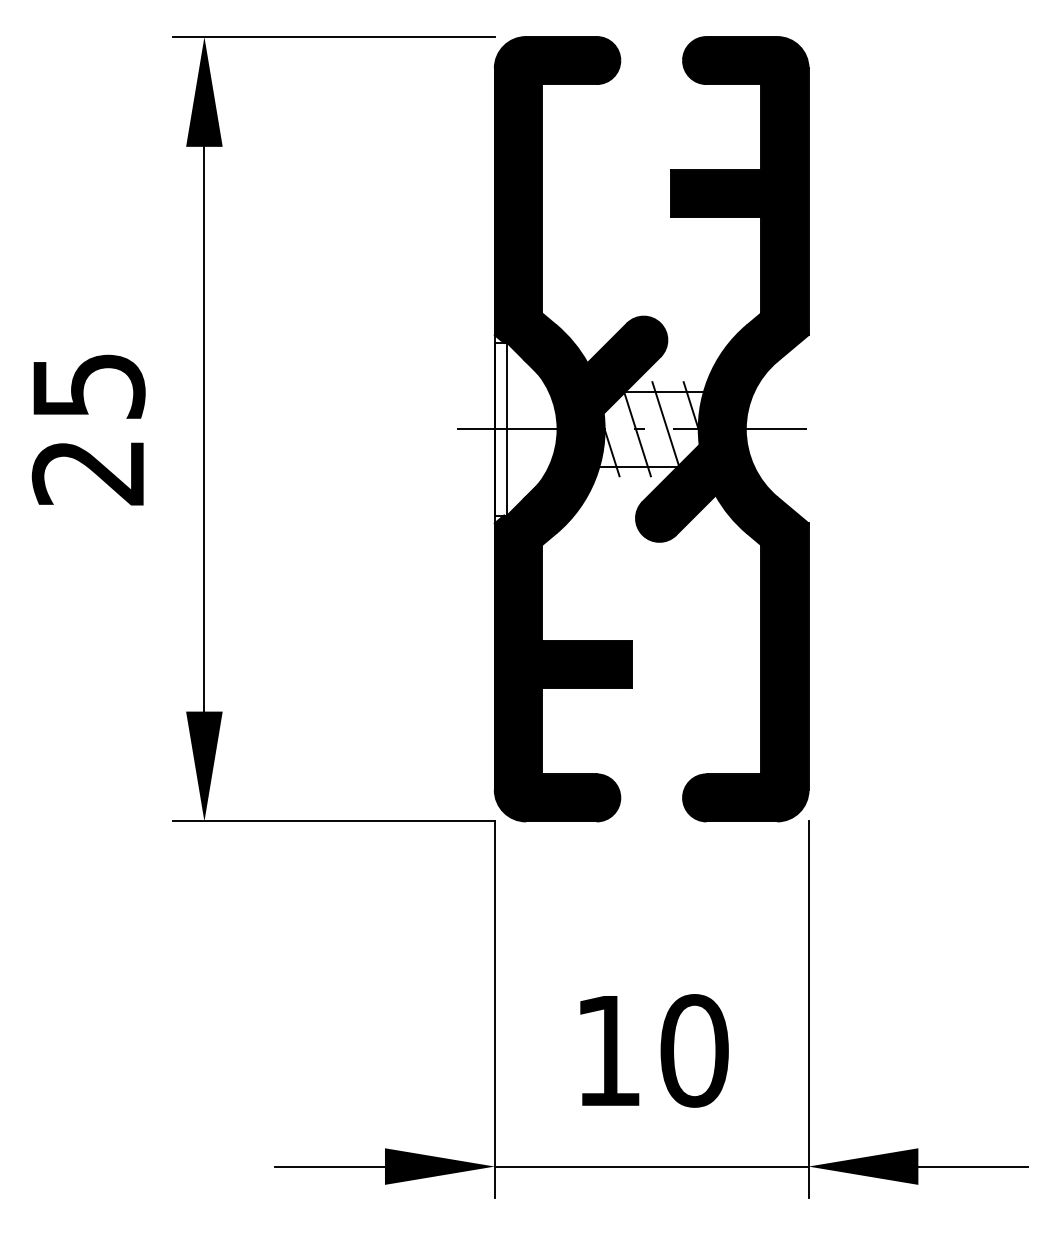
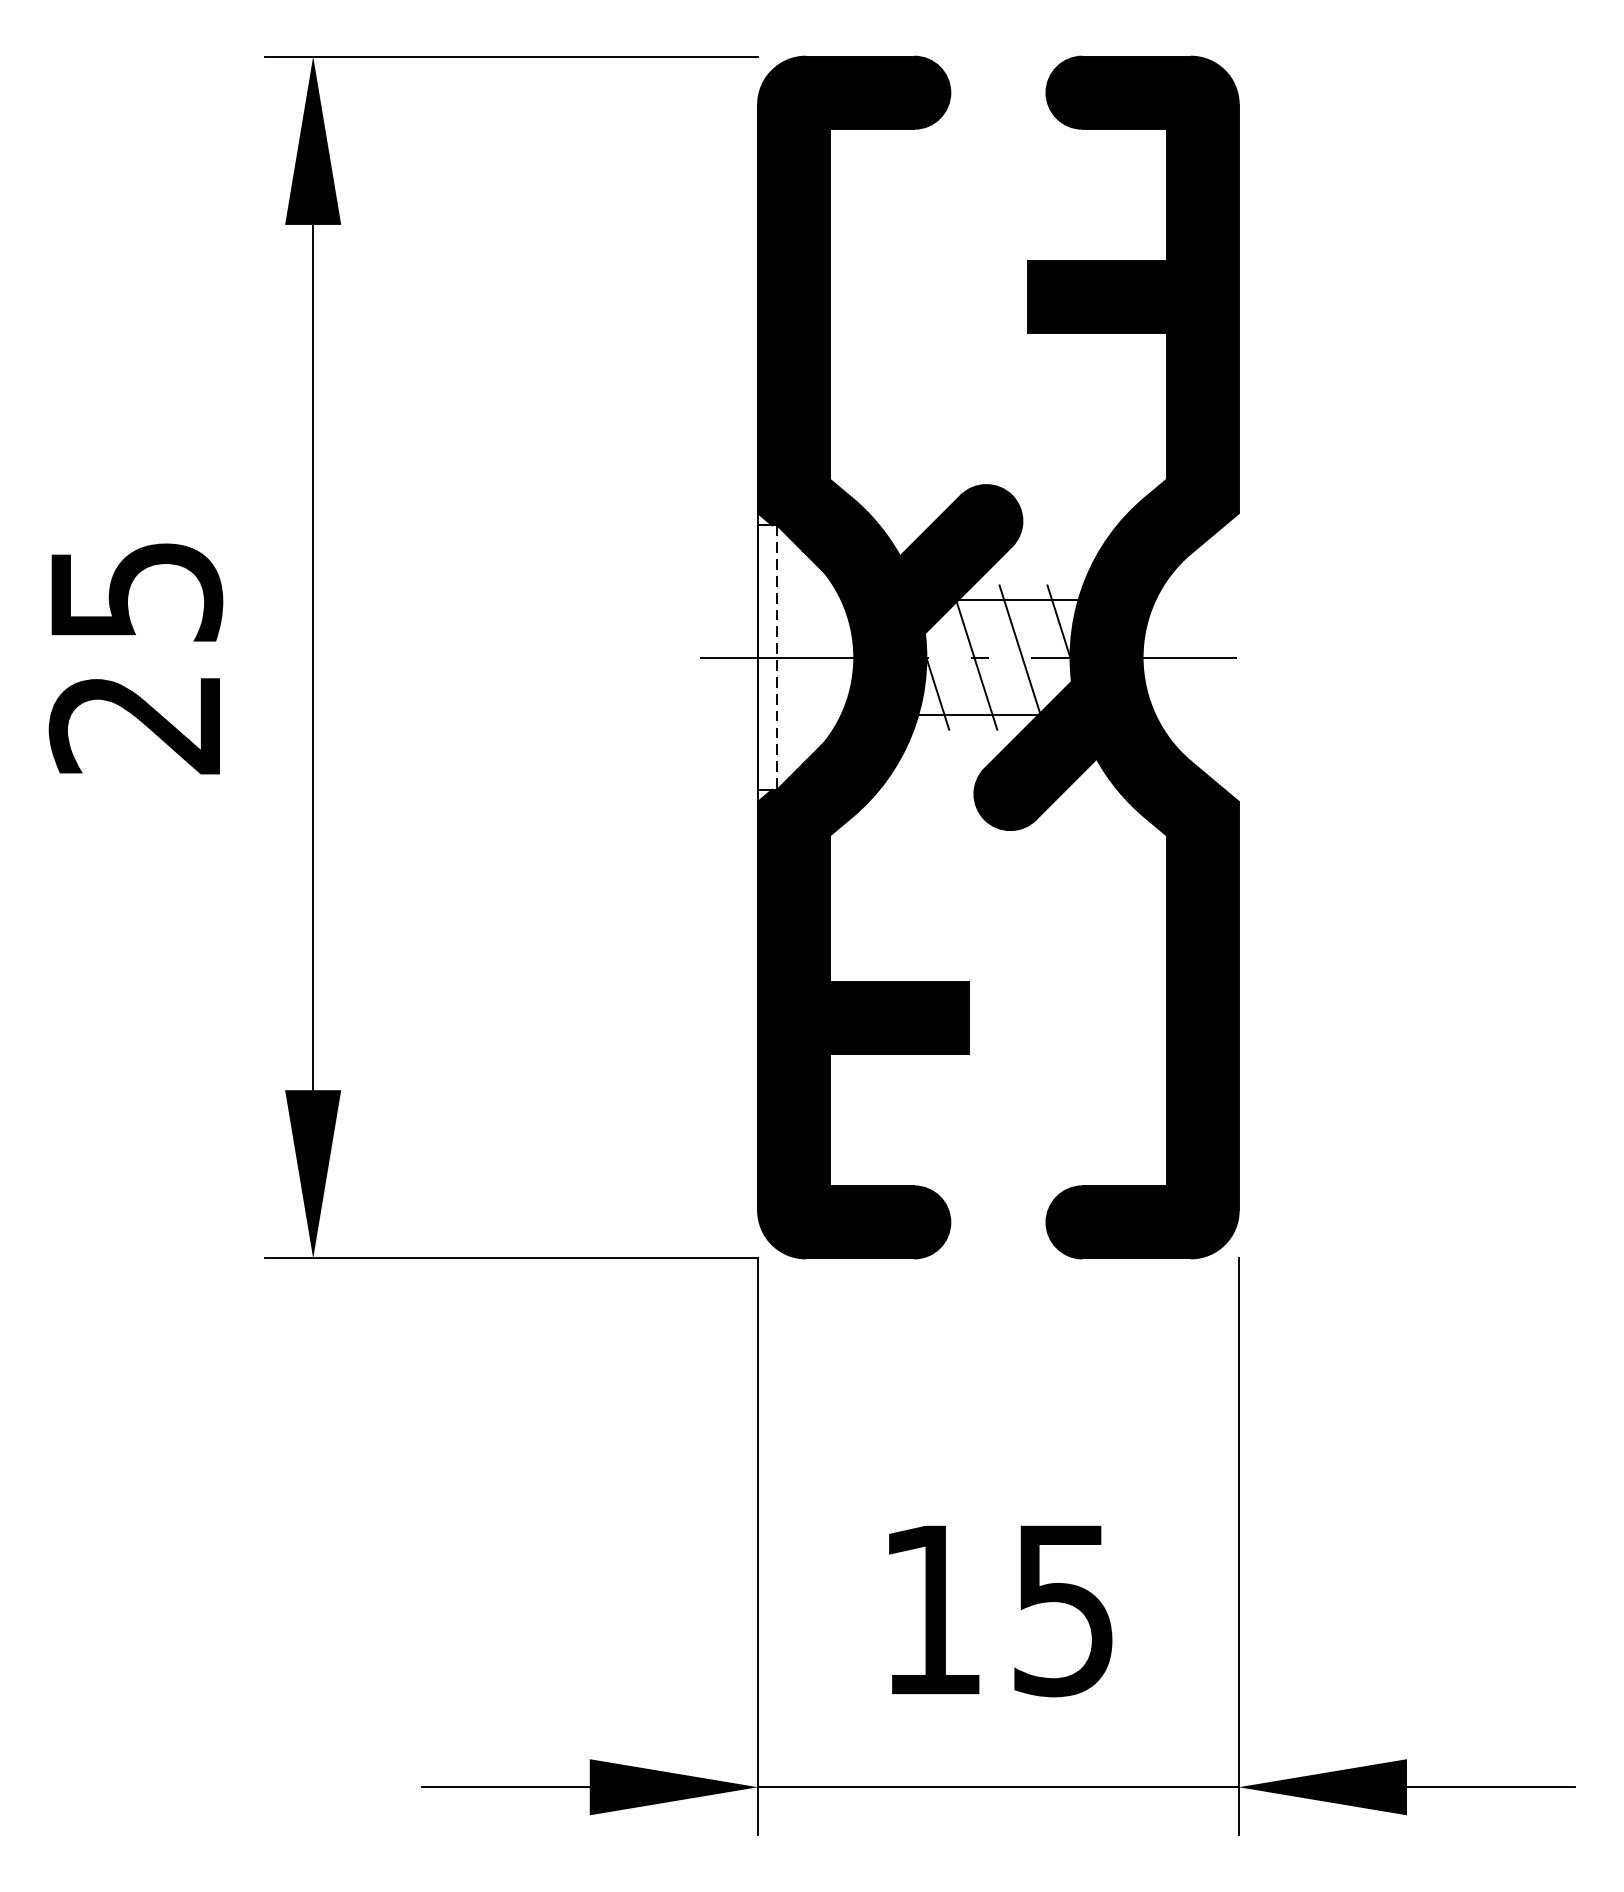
line: (507, 429) -> (777, 657), solid -> dashed
text: (694, 1050) -> (1064, 1609), 10 -> 15

